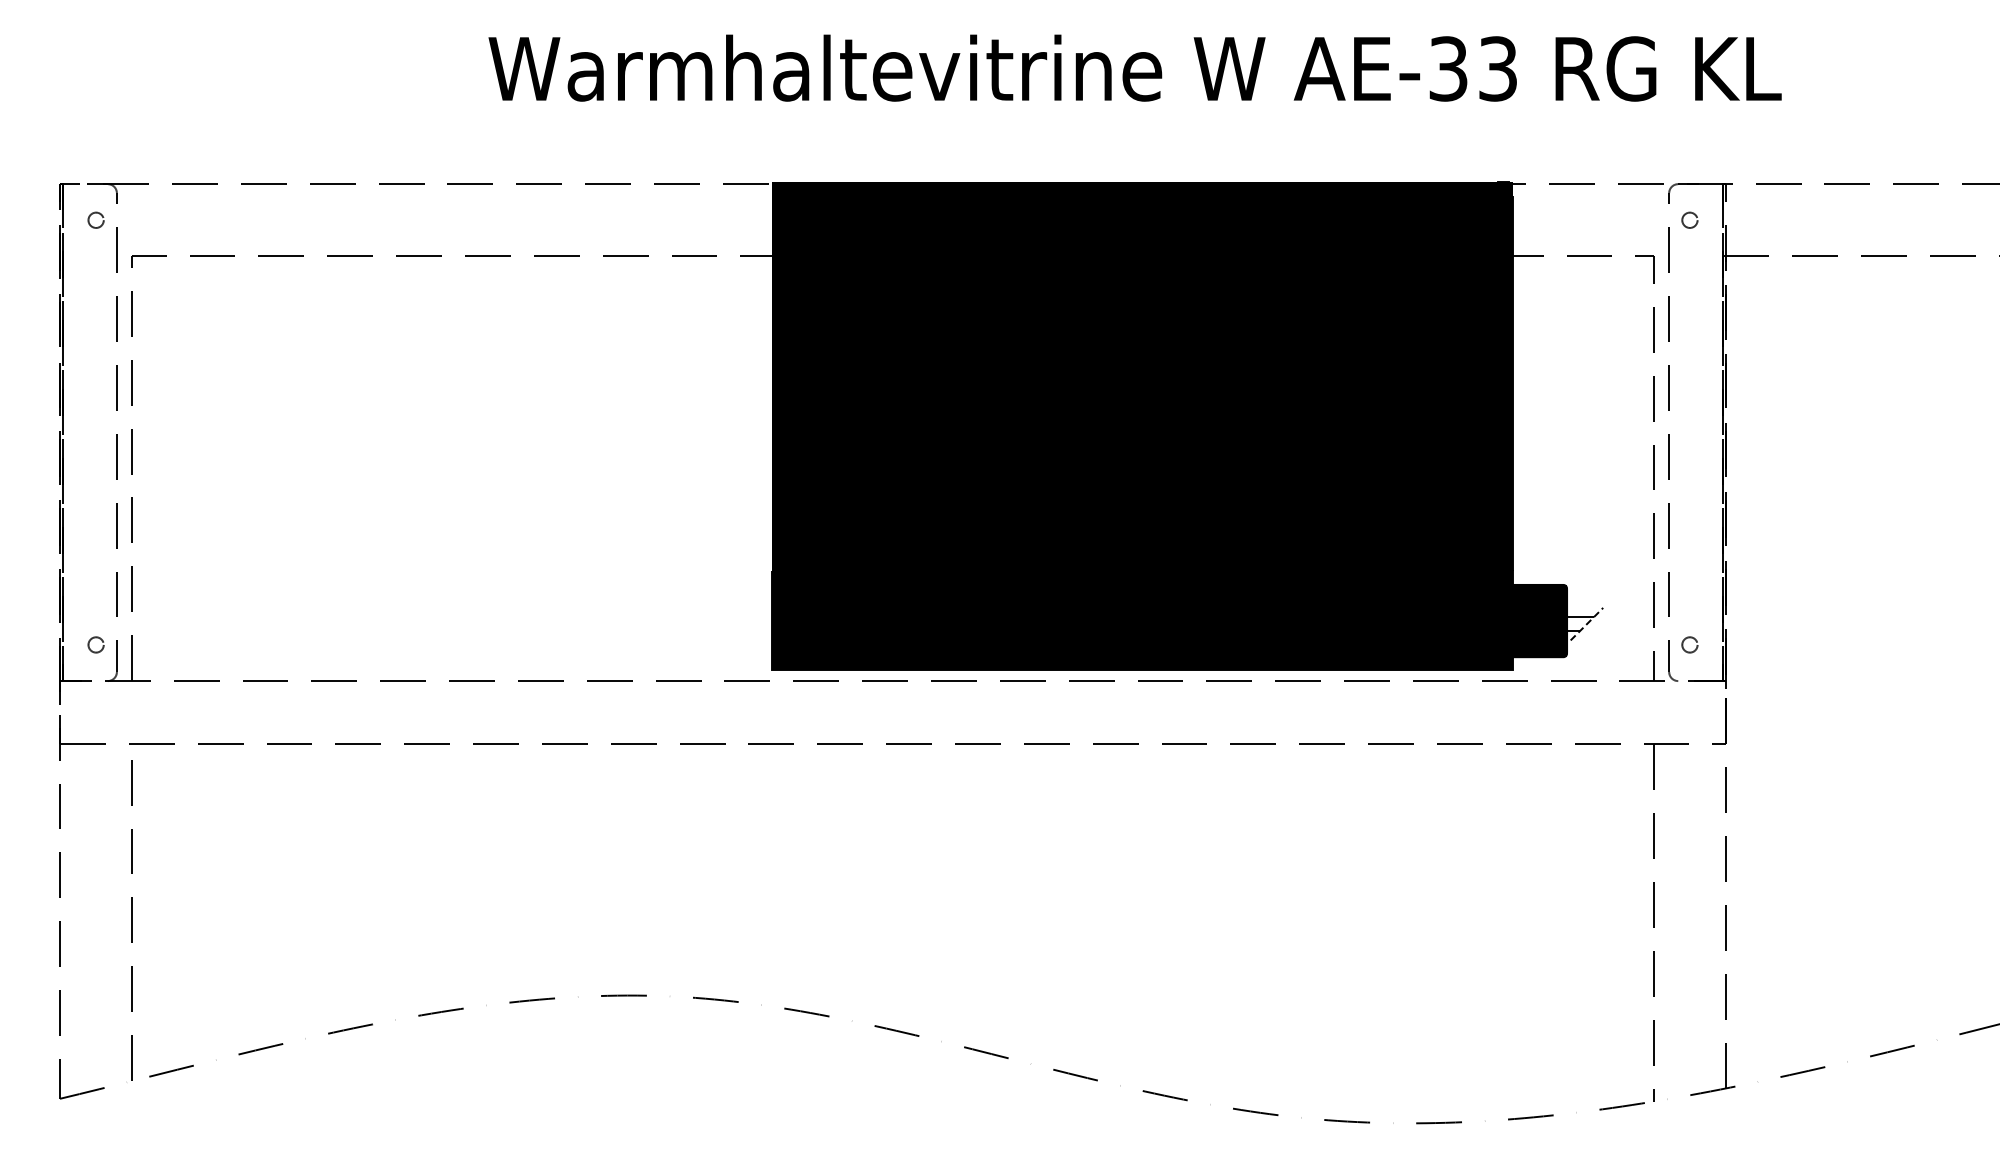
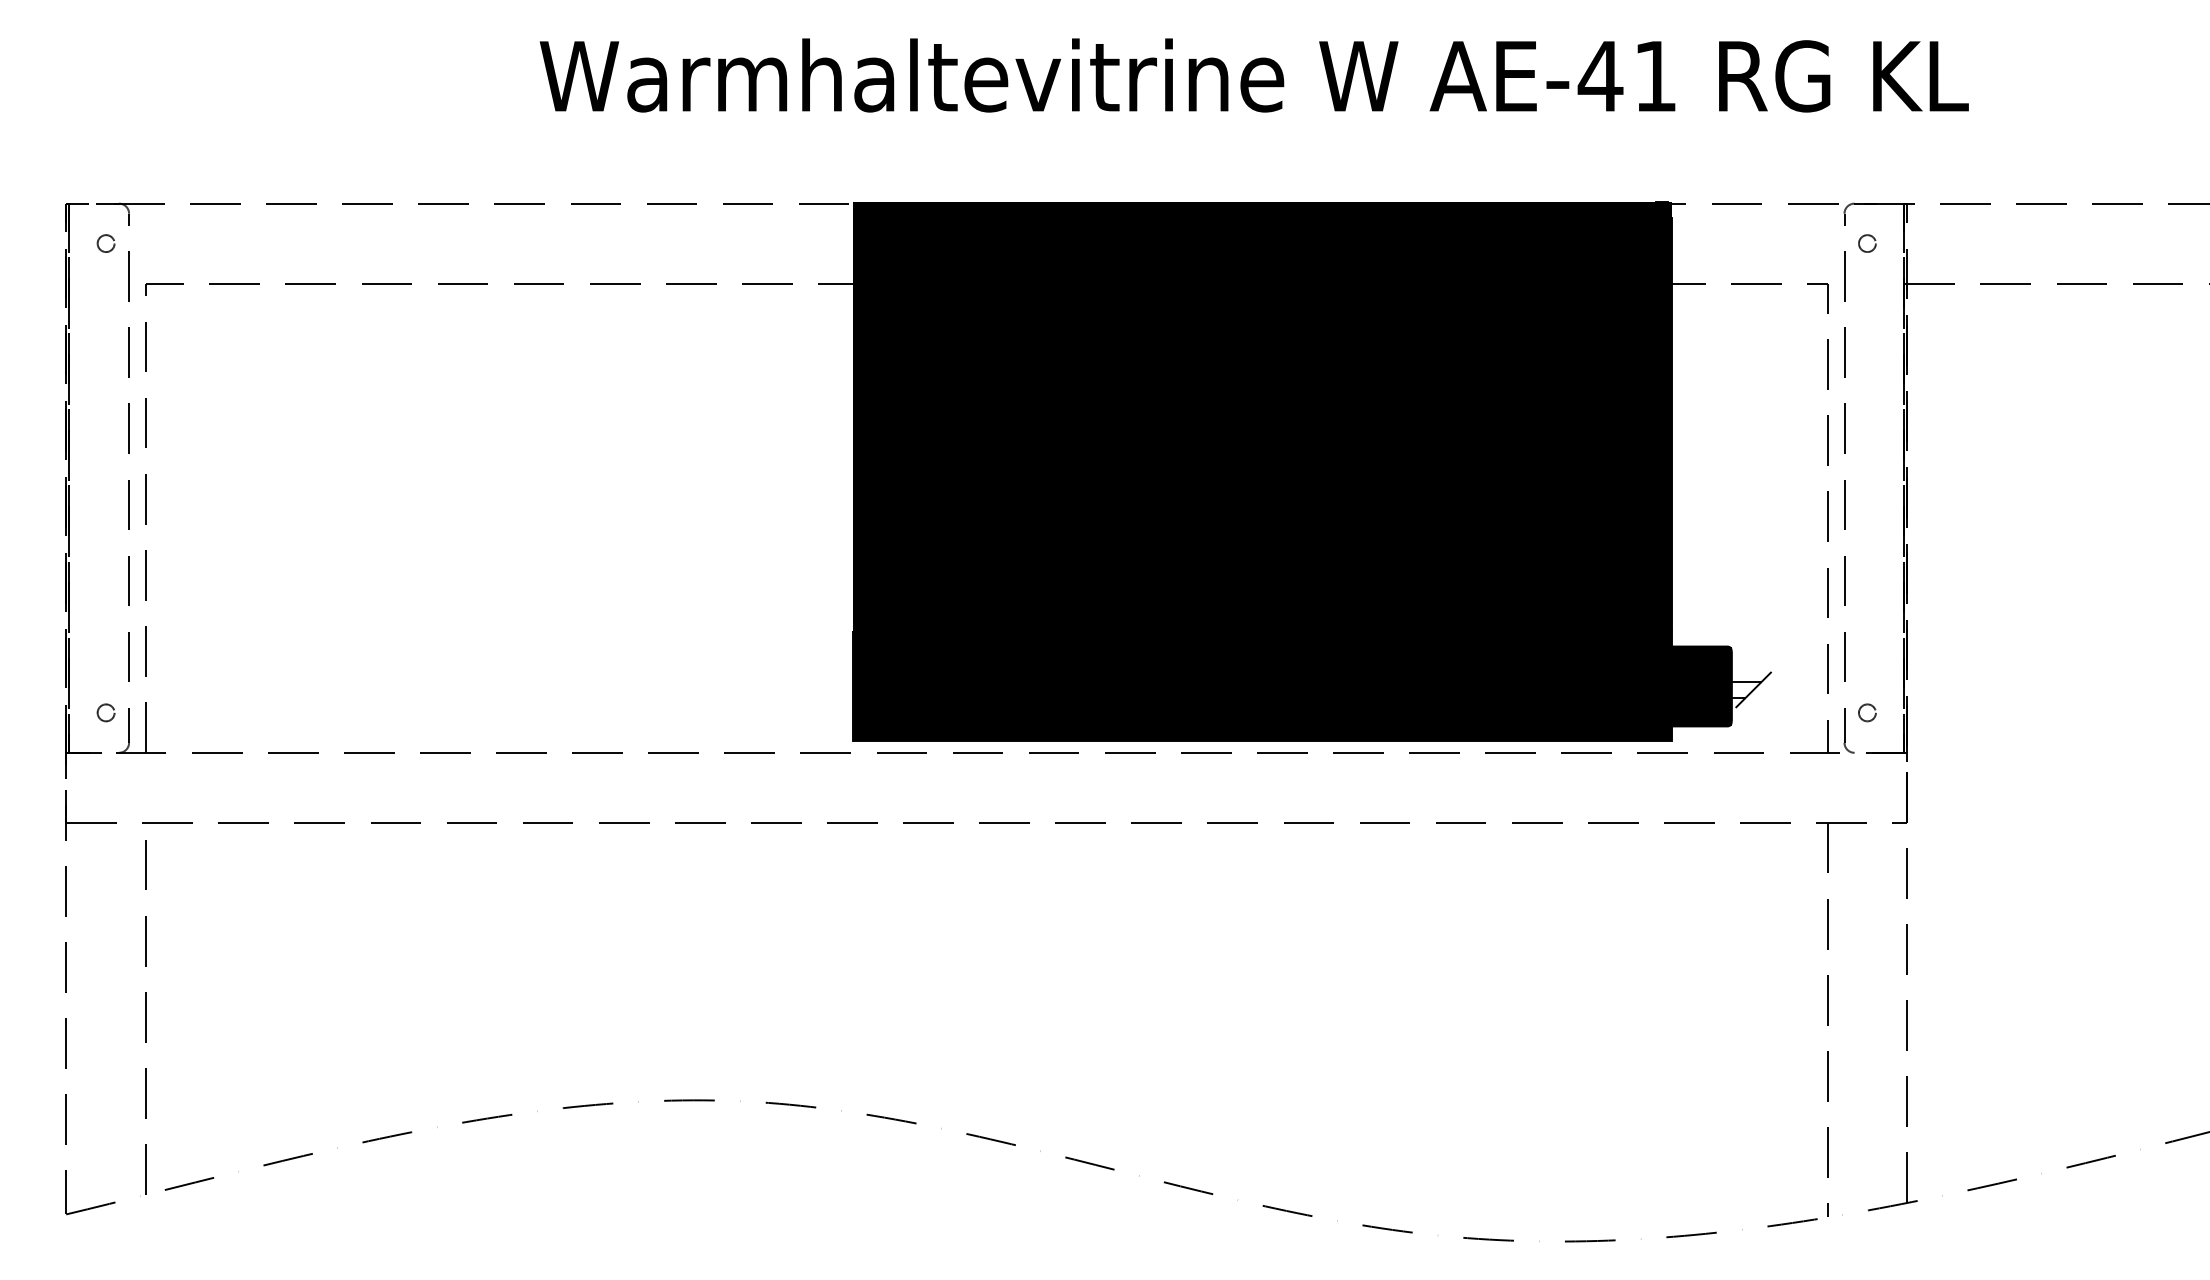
text: (1471, 68) -> (1626, 75), AE-33 -> AE-41
line: (1586, 624) -> (1753, 690), dashed -> solid

